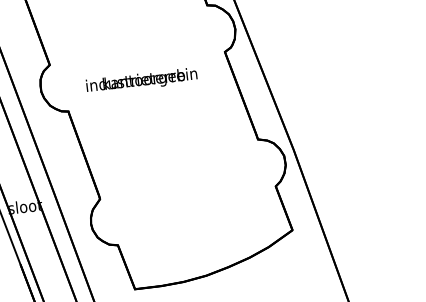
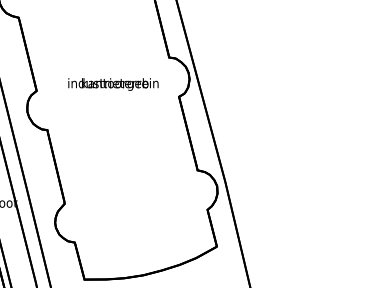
text: (141, 81) -> (113, 84), moved

